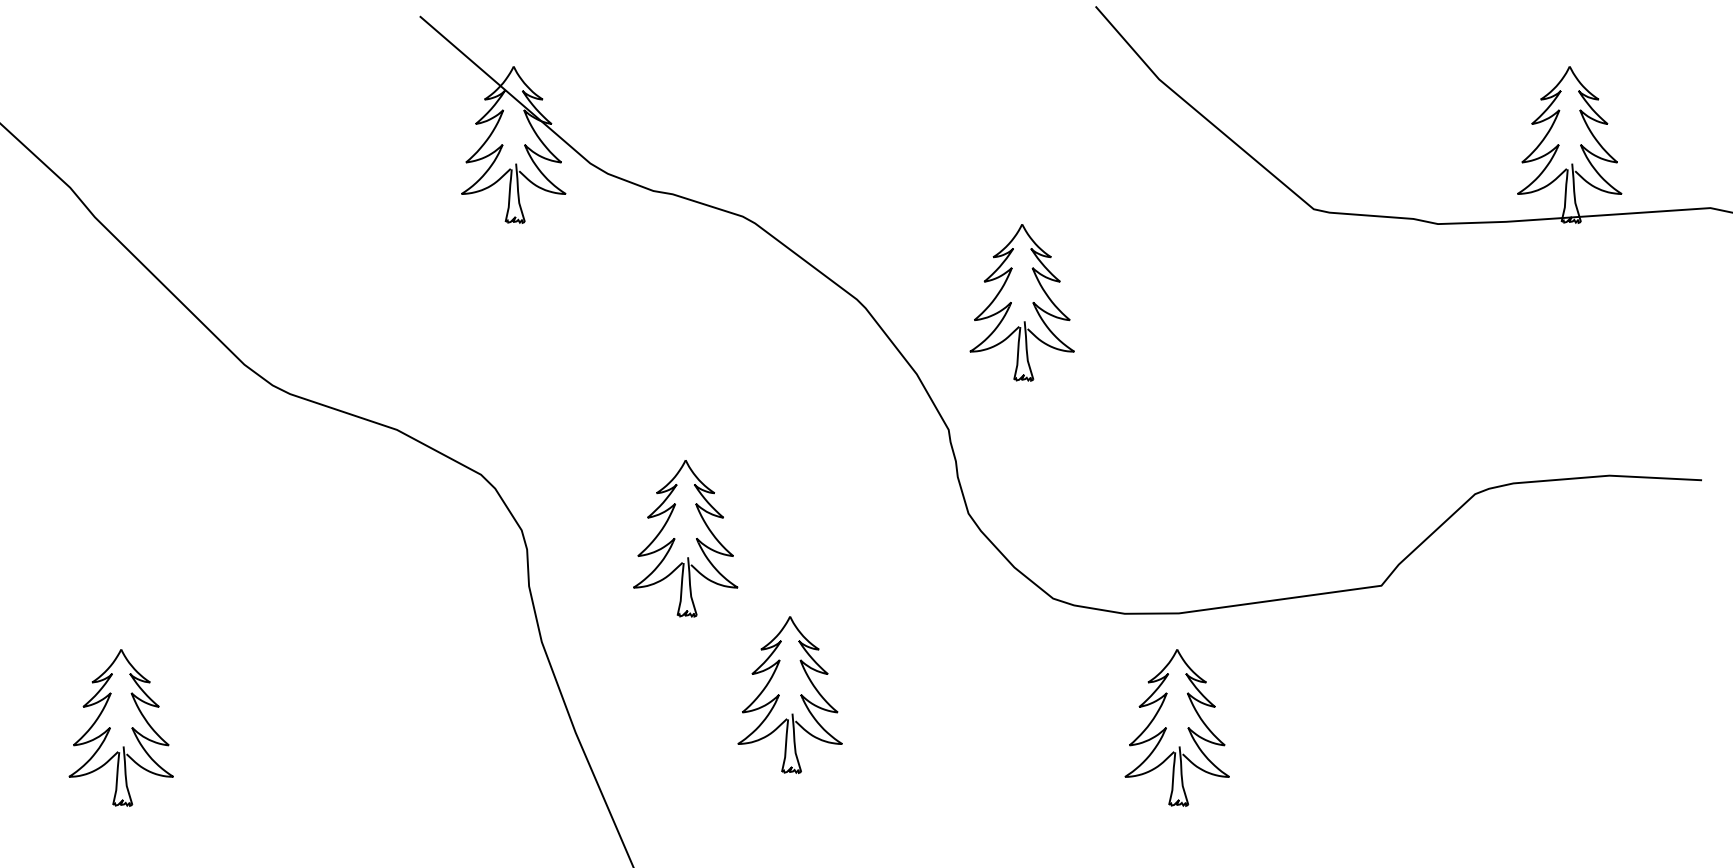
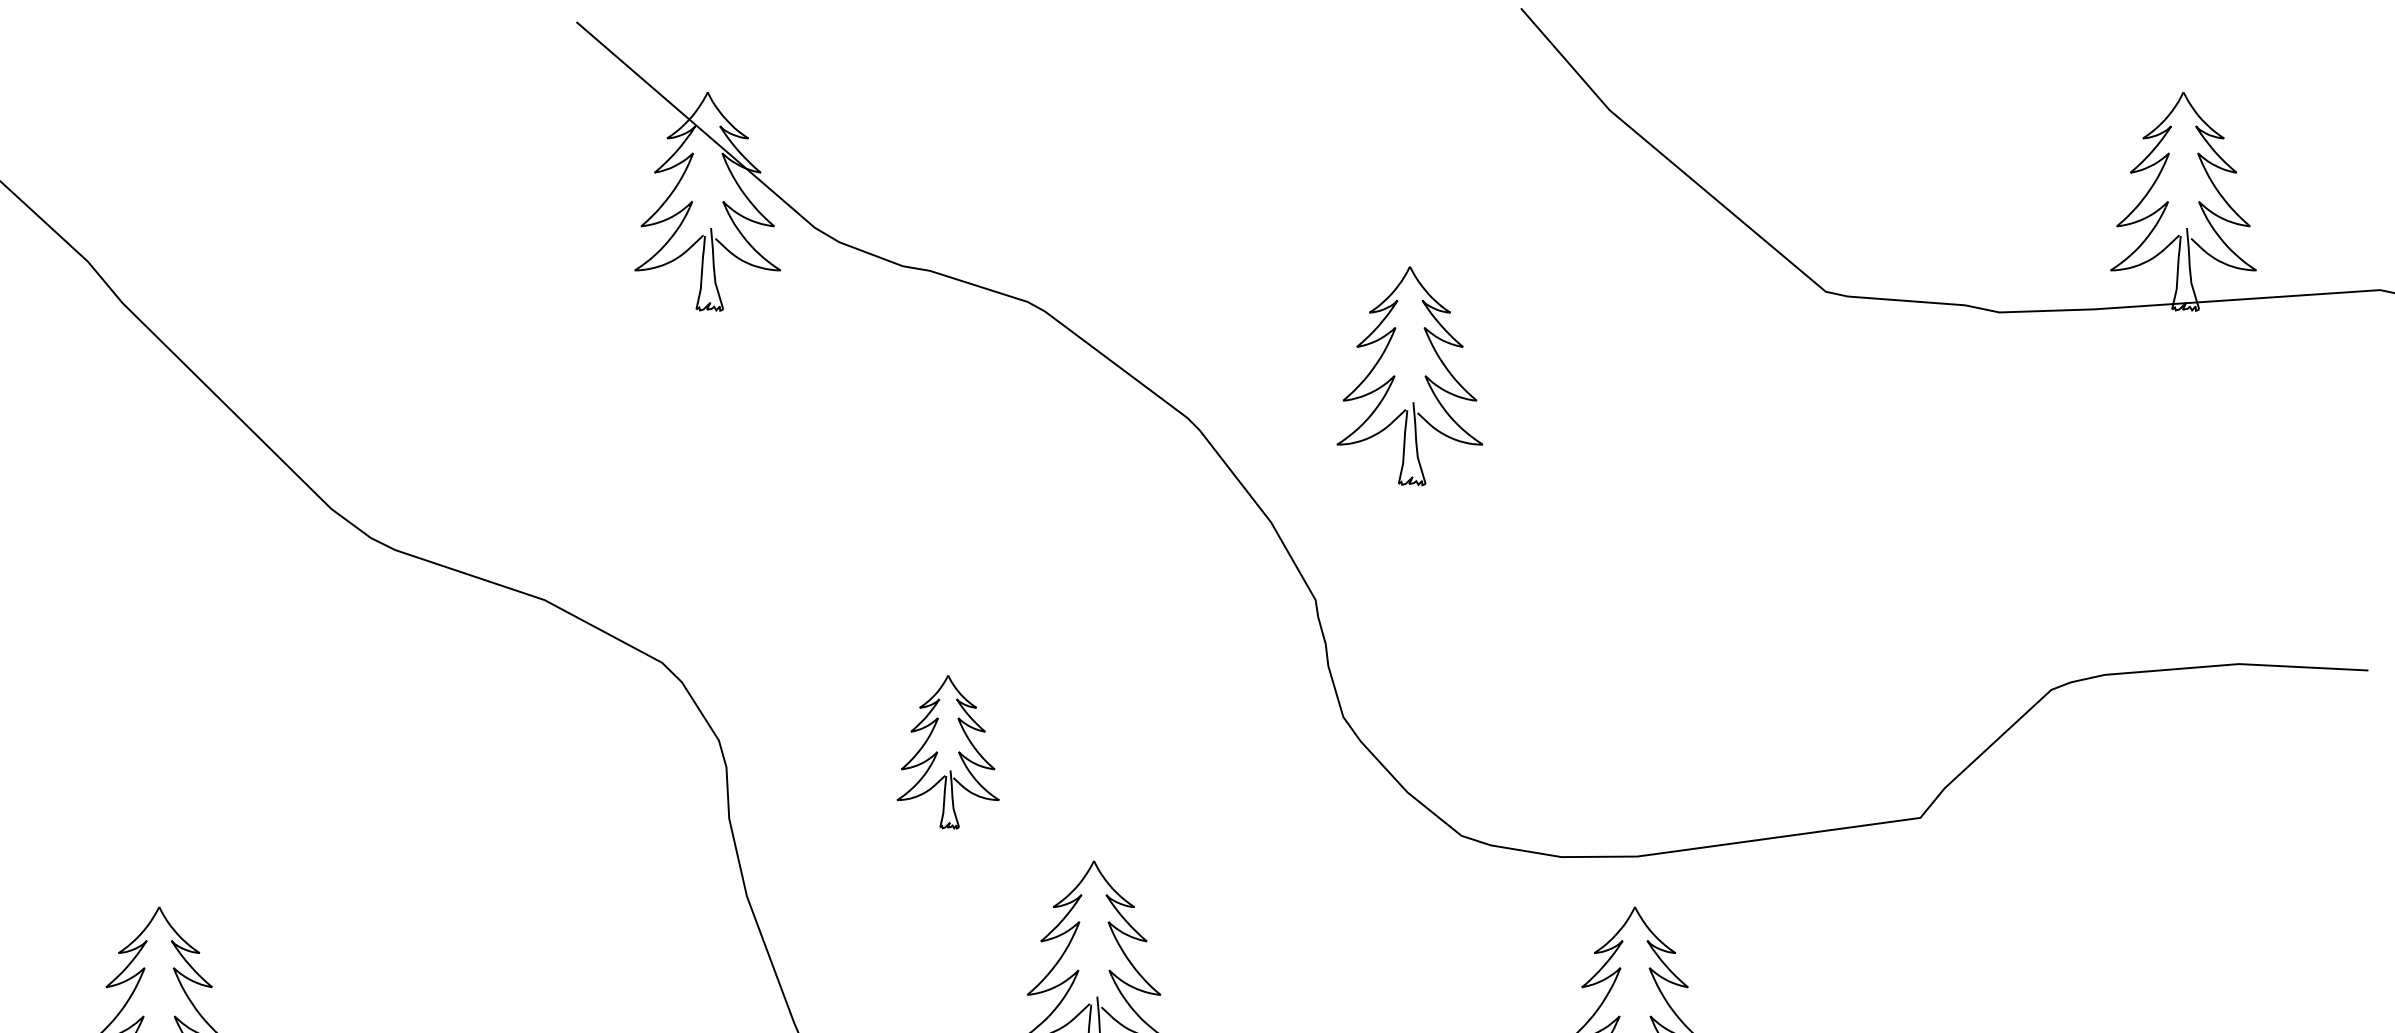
part: (1021, 302) -> (1408, 375), moved
part: (685, 538) -> (947, 751), size x0.7

